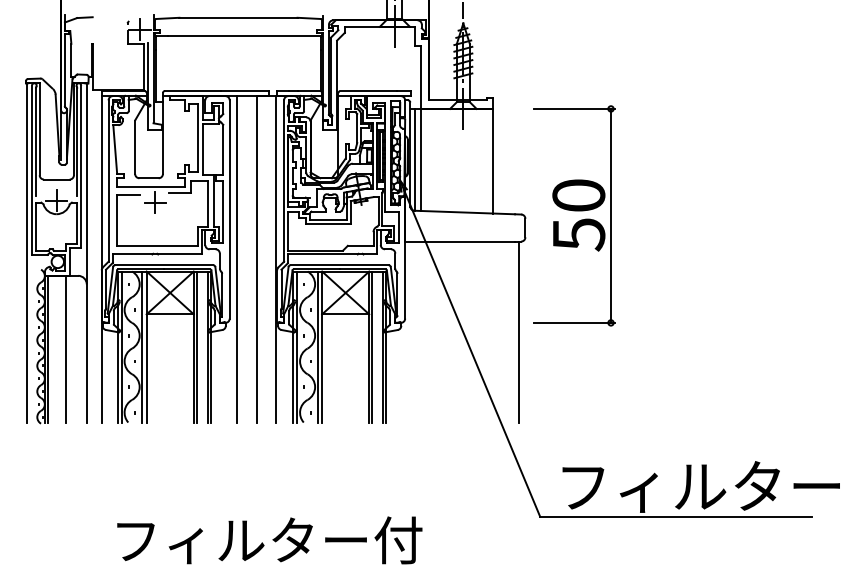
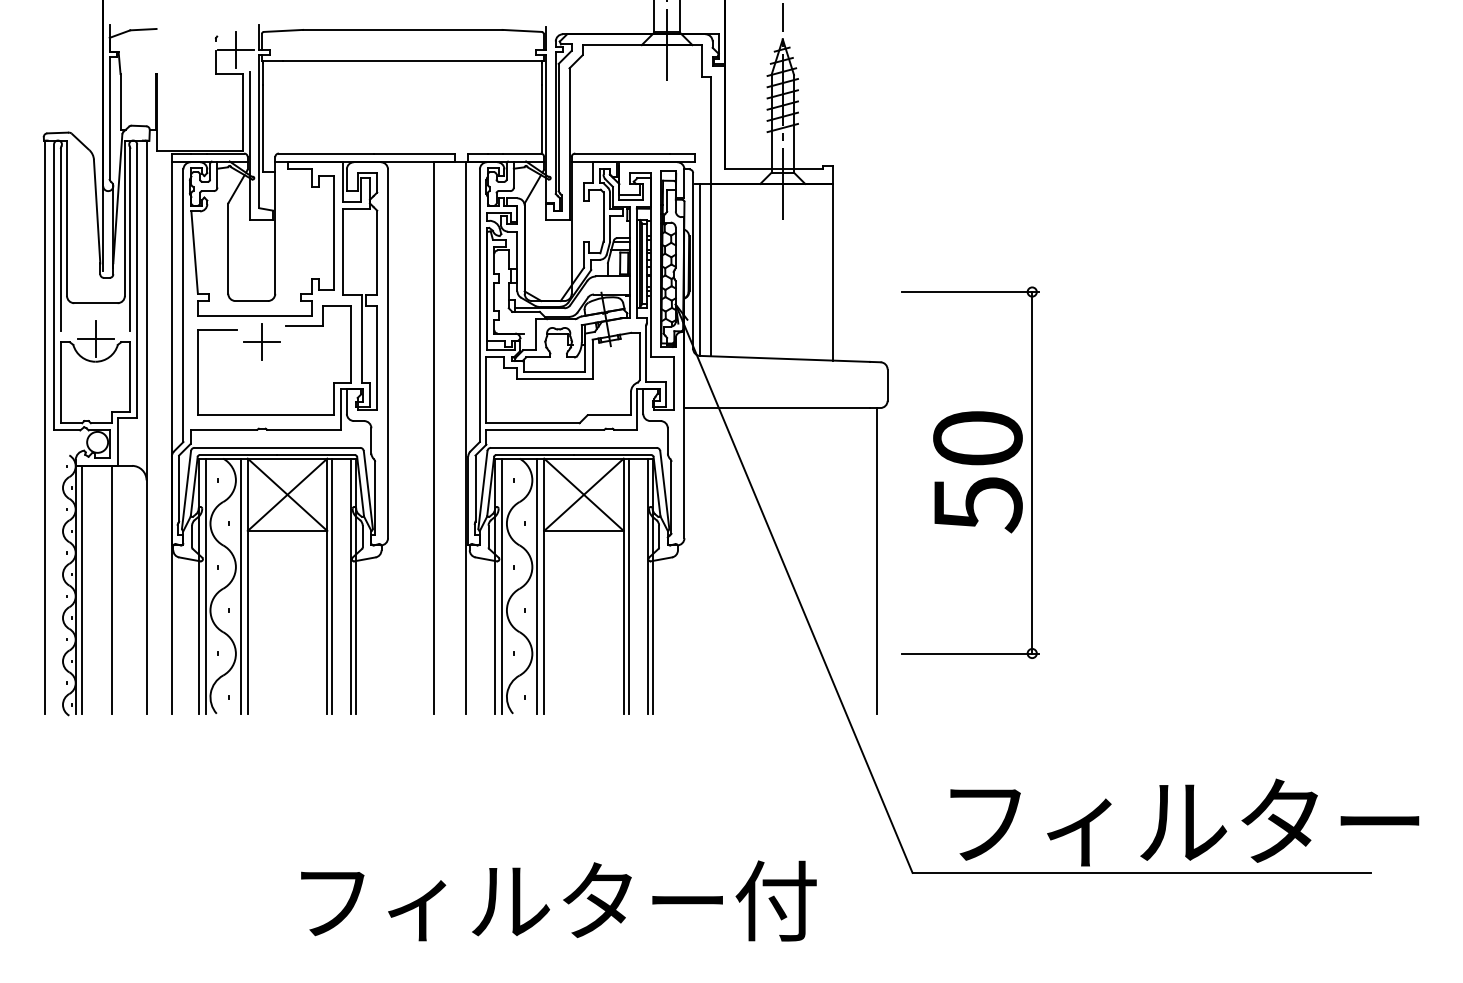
part: (574, 215) -> (970, 472), moved
line: (237, 259) -> (401, 438), removed
text: (269, 540) -> (558, 901), moved

